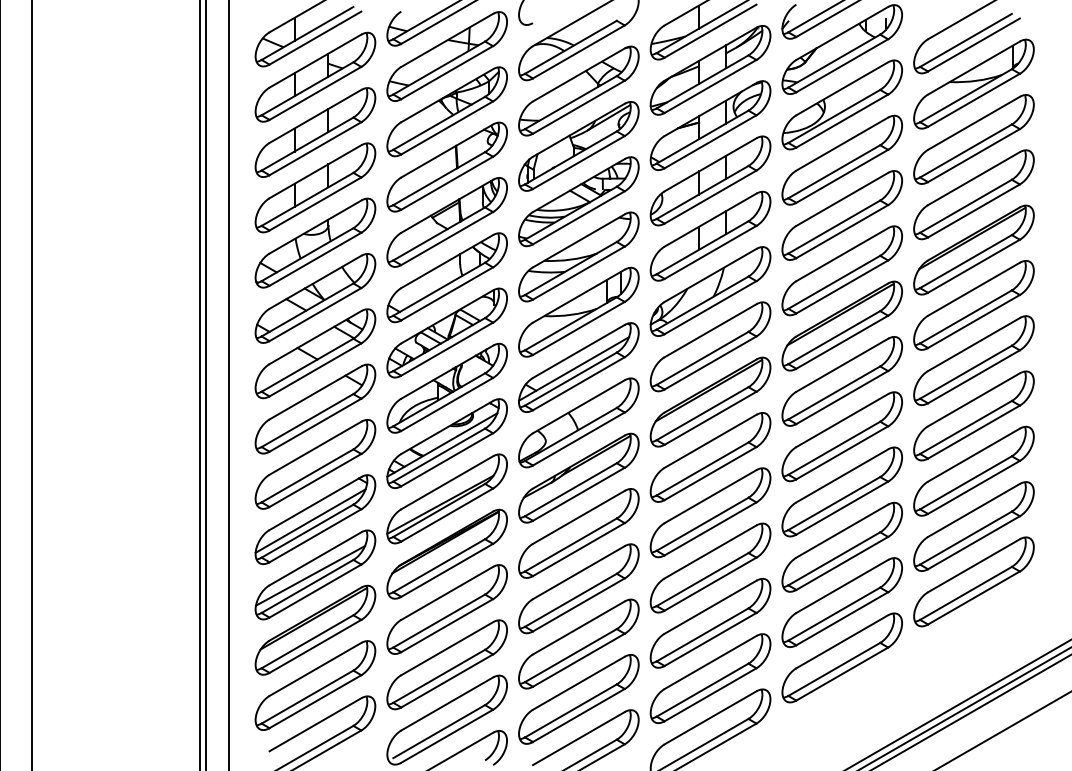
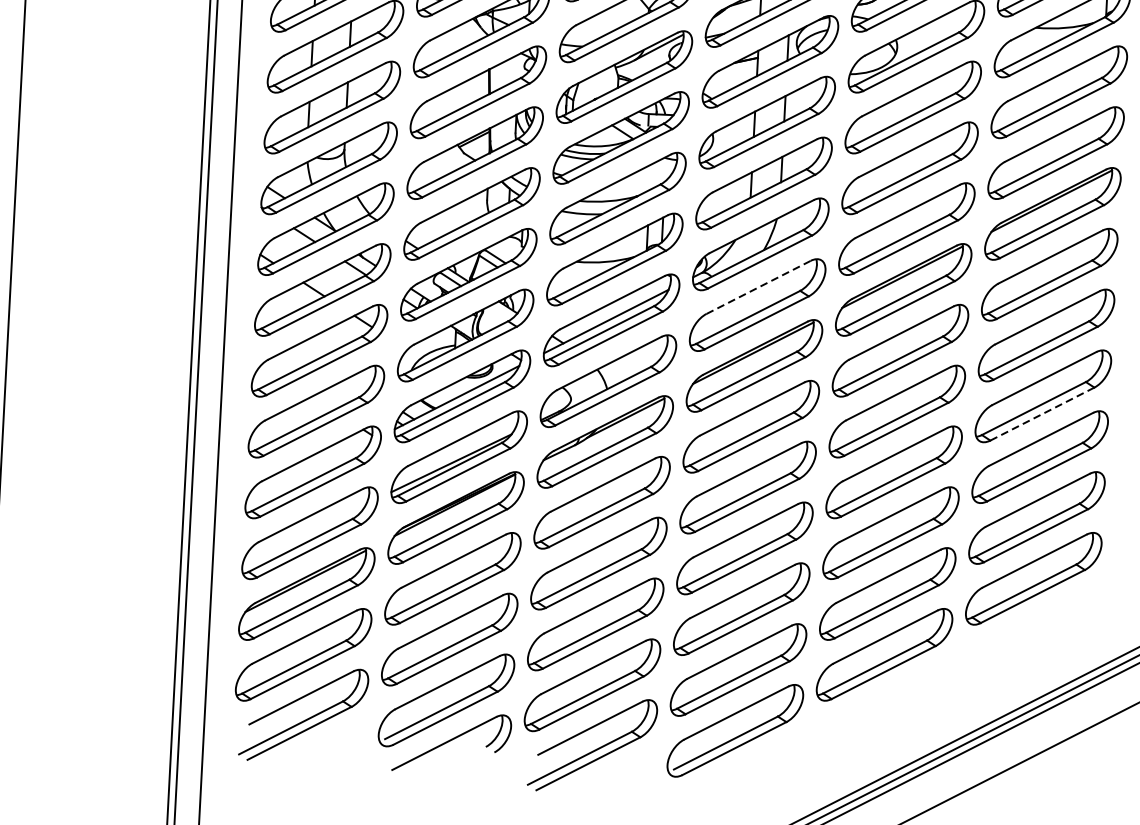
line: (711, 330) -> (759, 287), solid -> dashed
line: (973, 432) -> (1041, 414), solid -> dashed
line: (310, 520) -> (307, 473), removed
line: (310, 575) -> (304, 533), removed

